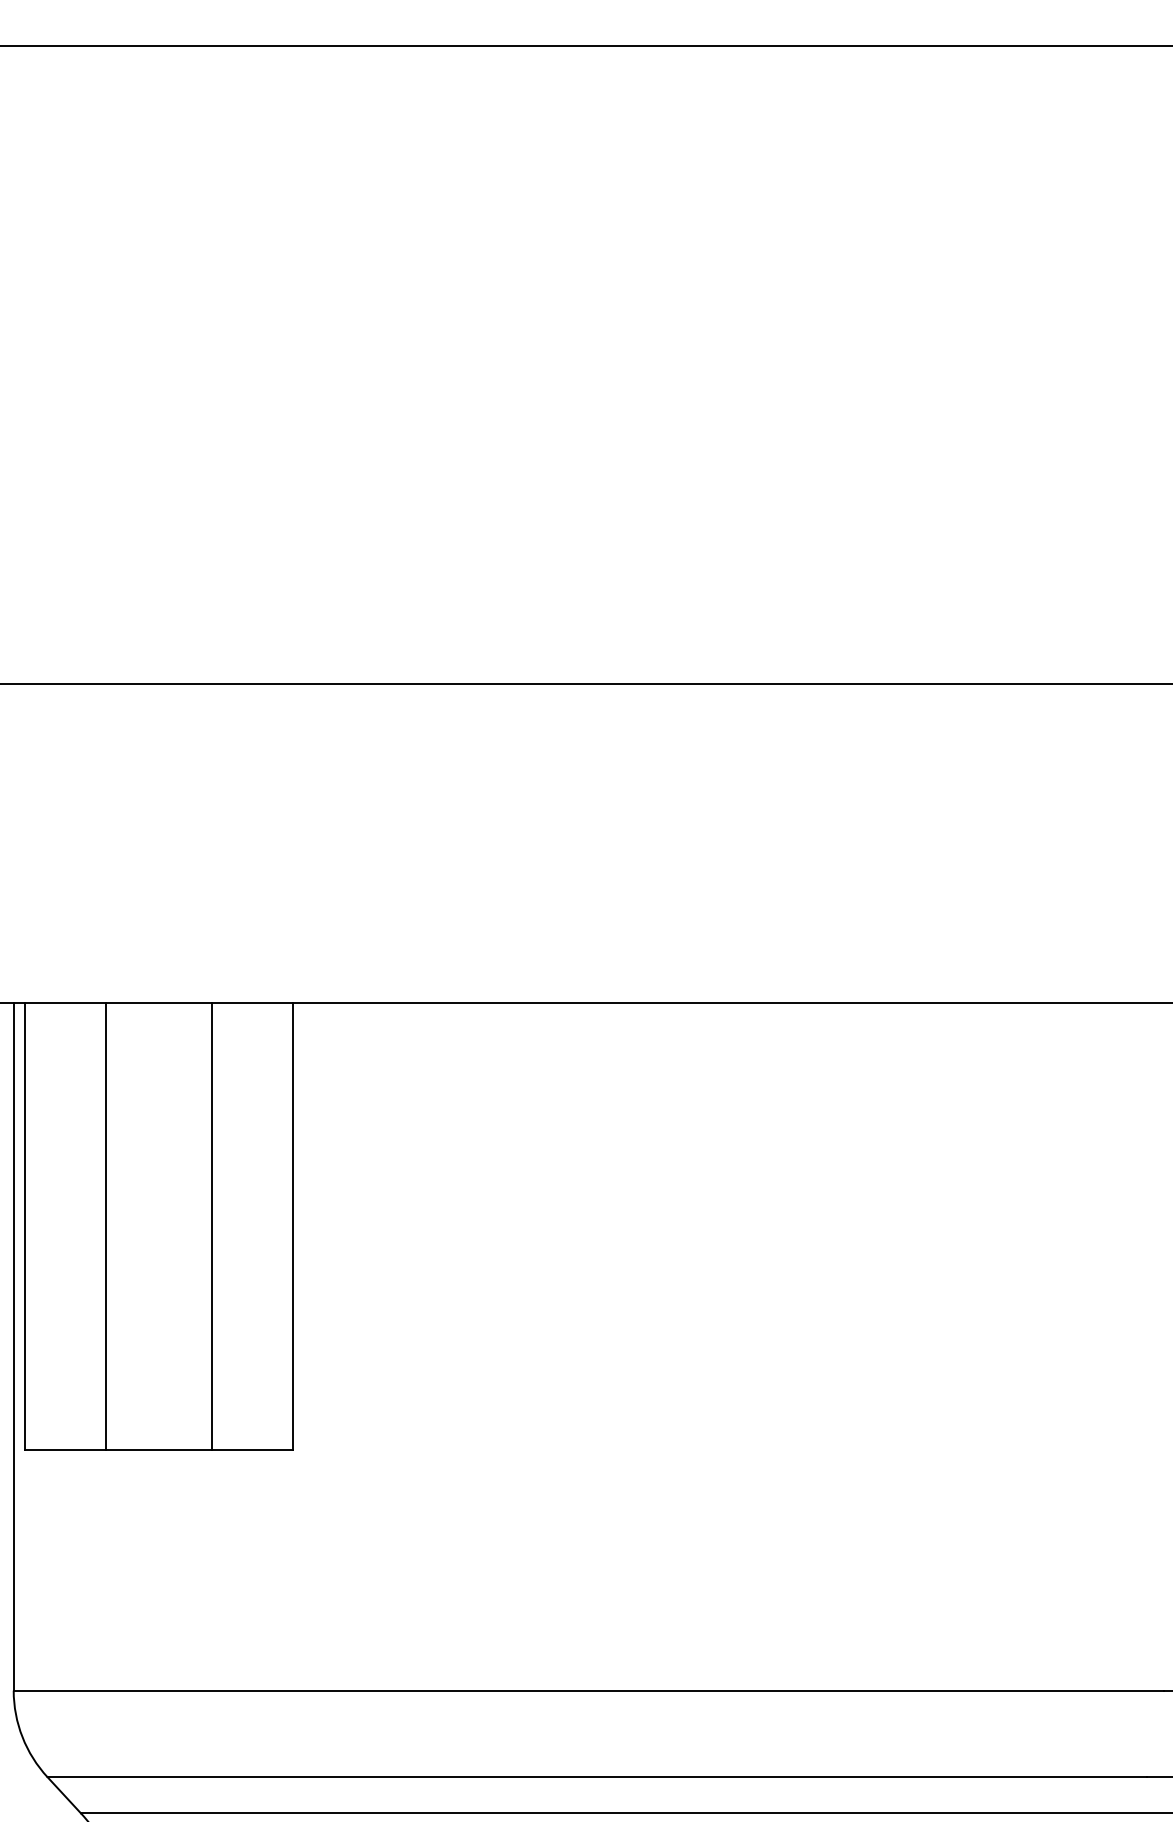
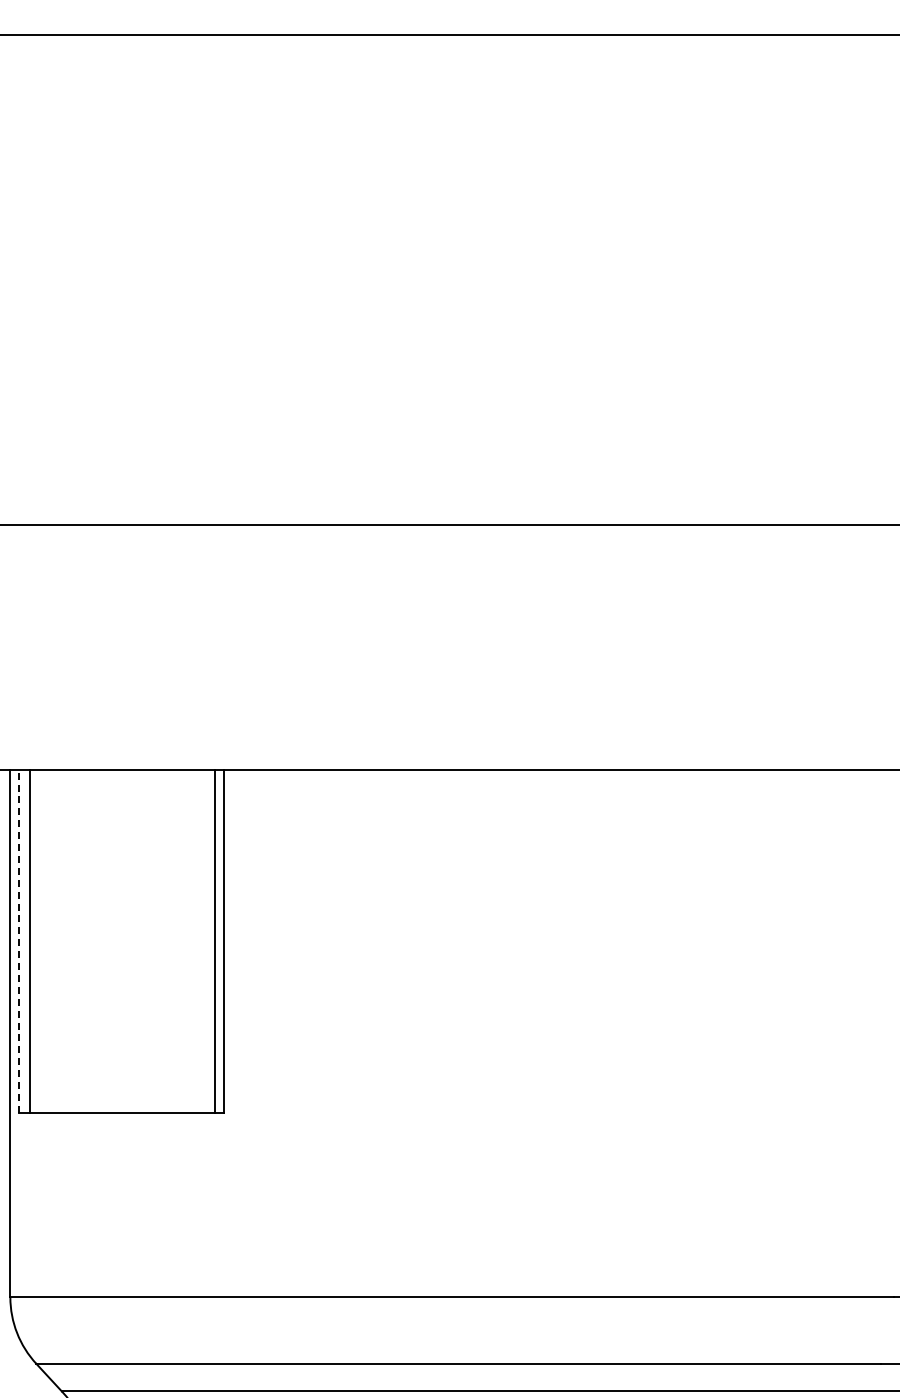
line: (24, 1225) -> (18, 940), solid -> dashed
line: (105, 1225) -> (29, 940), moved
line: (211, 1225) -> (215, 940), moved

